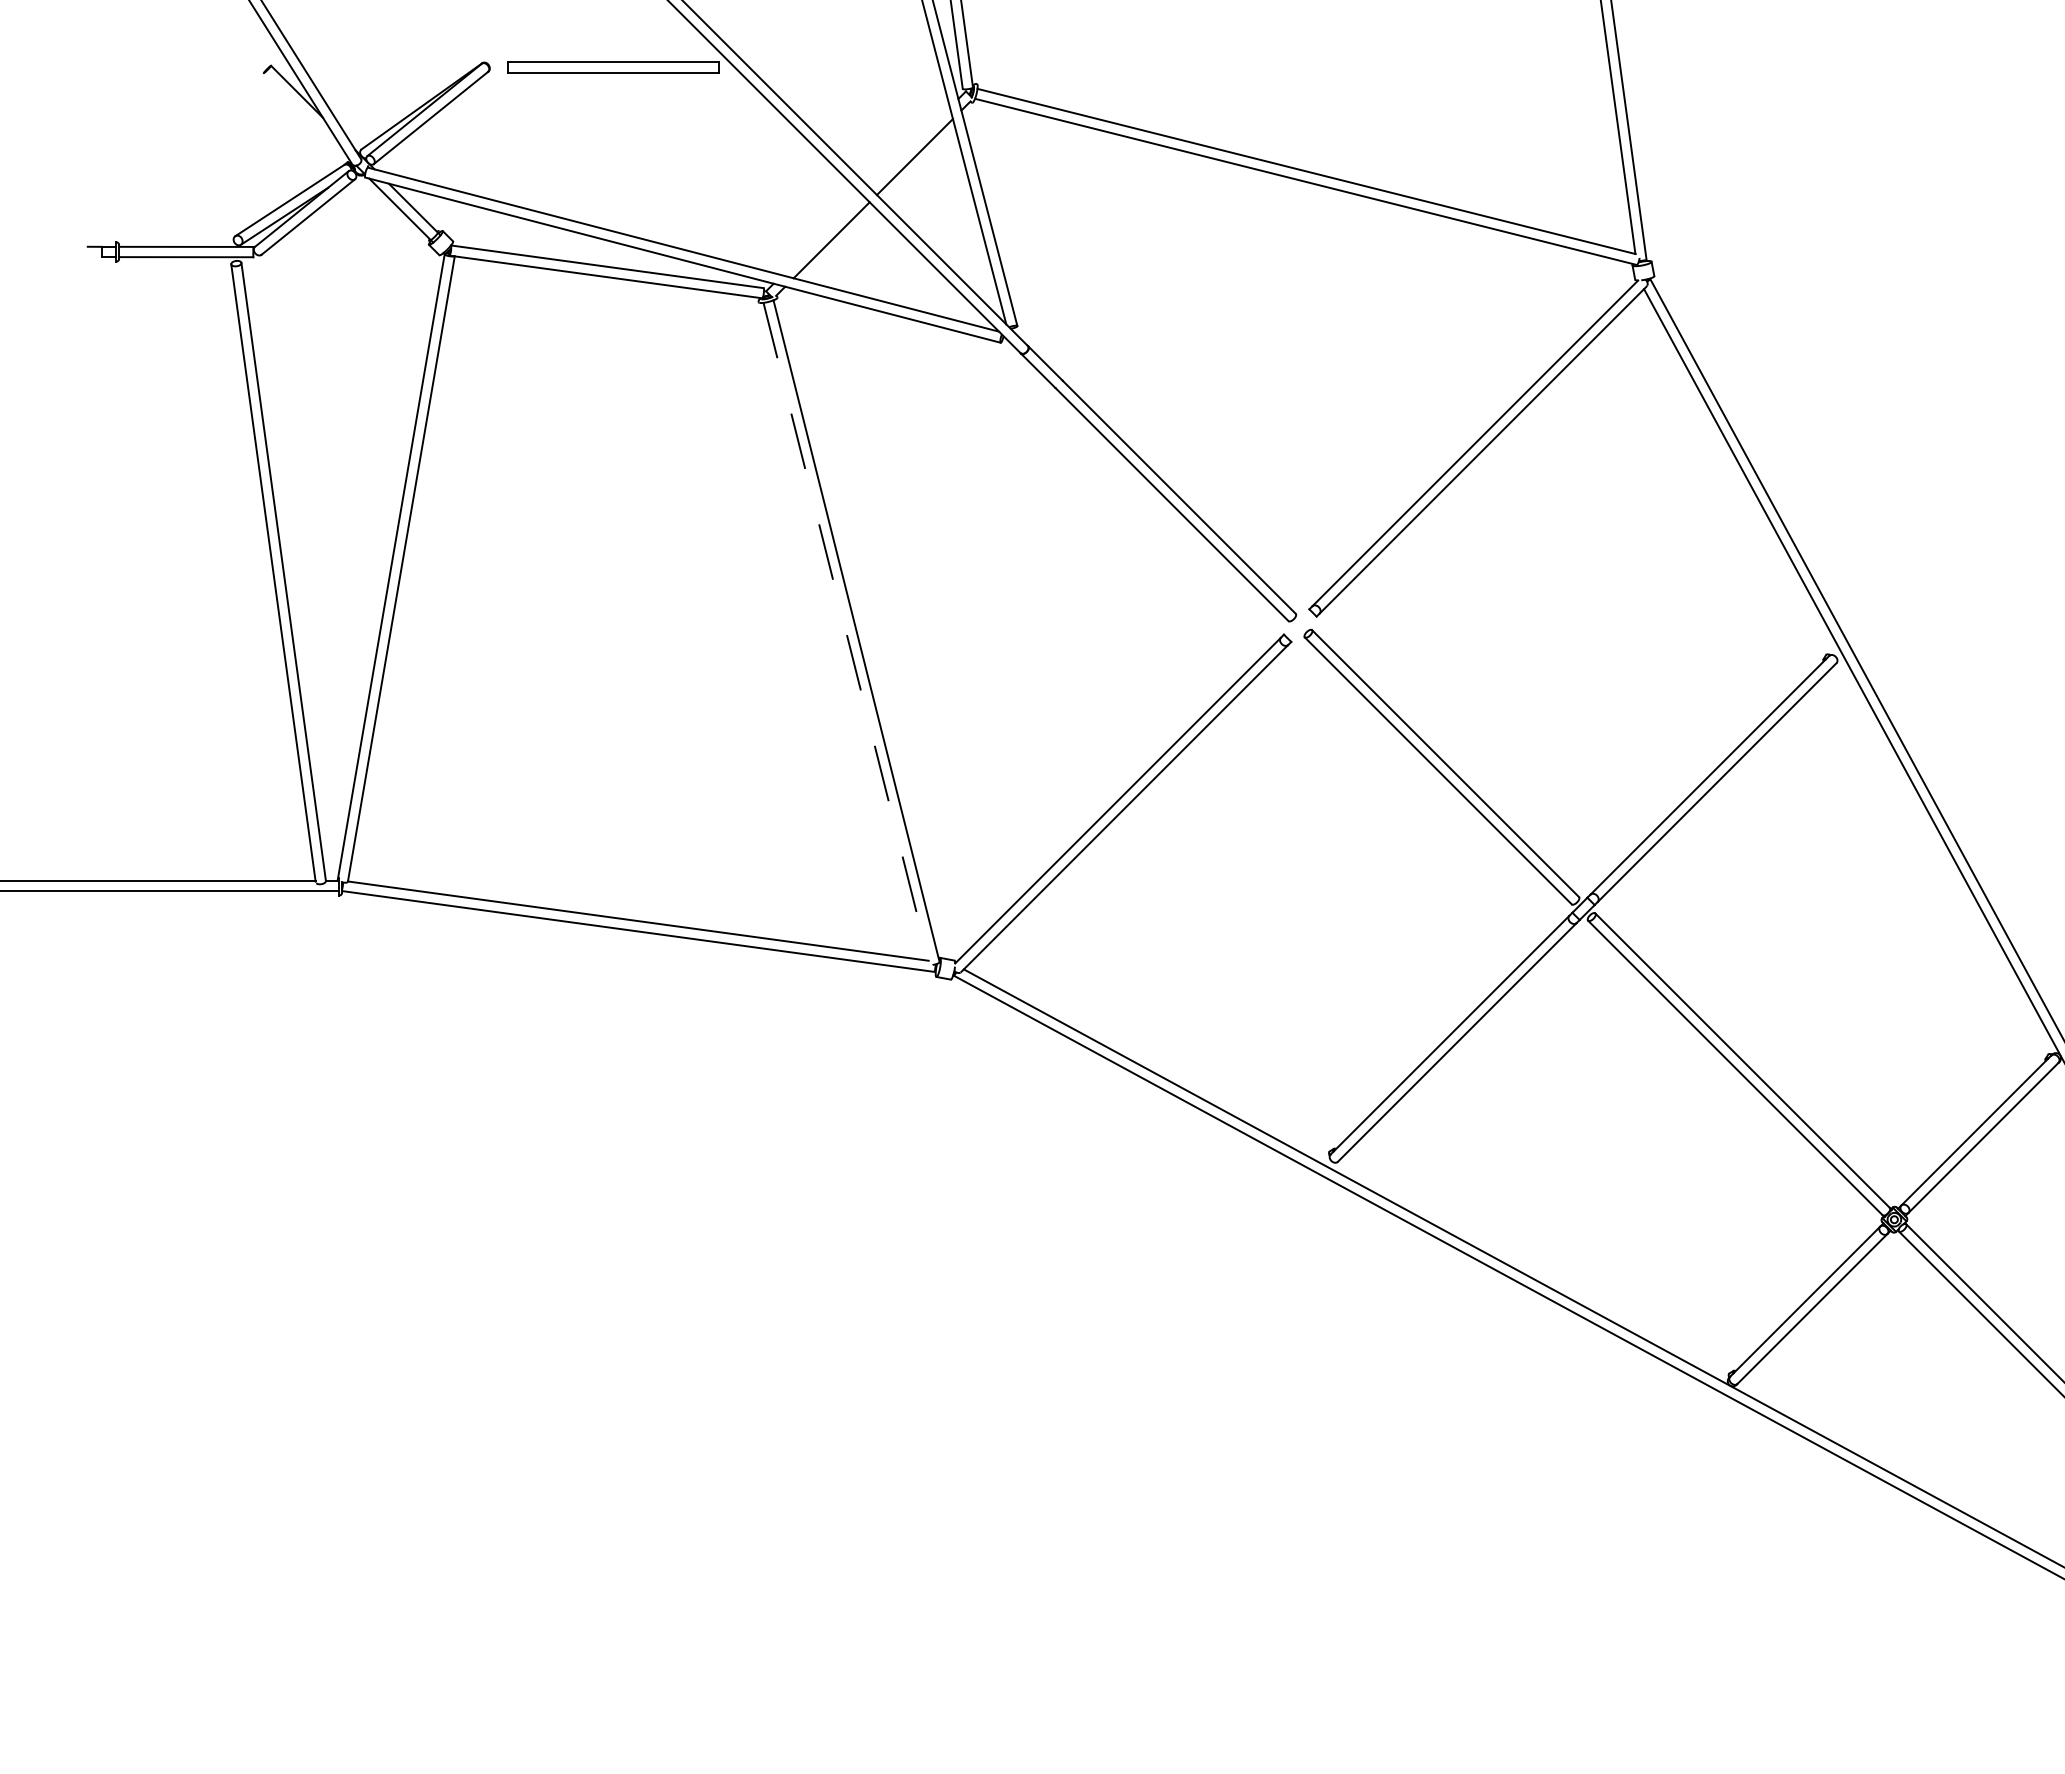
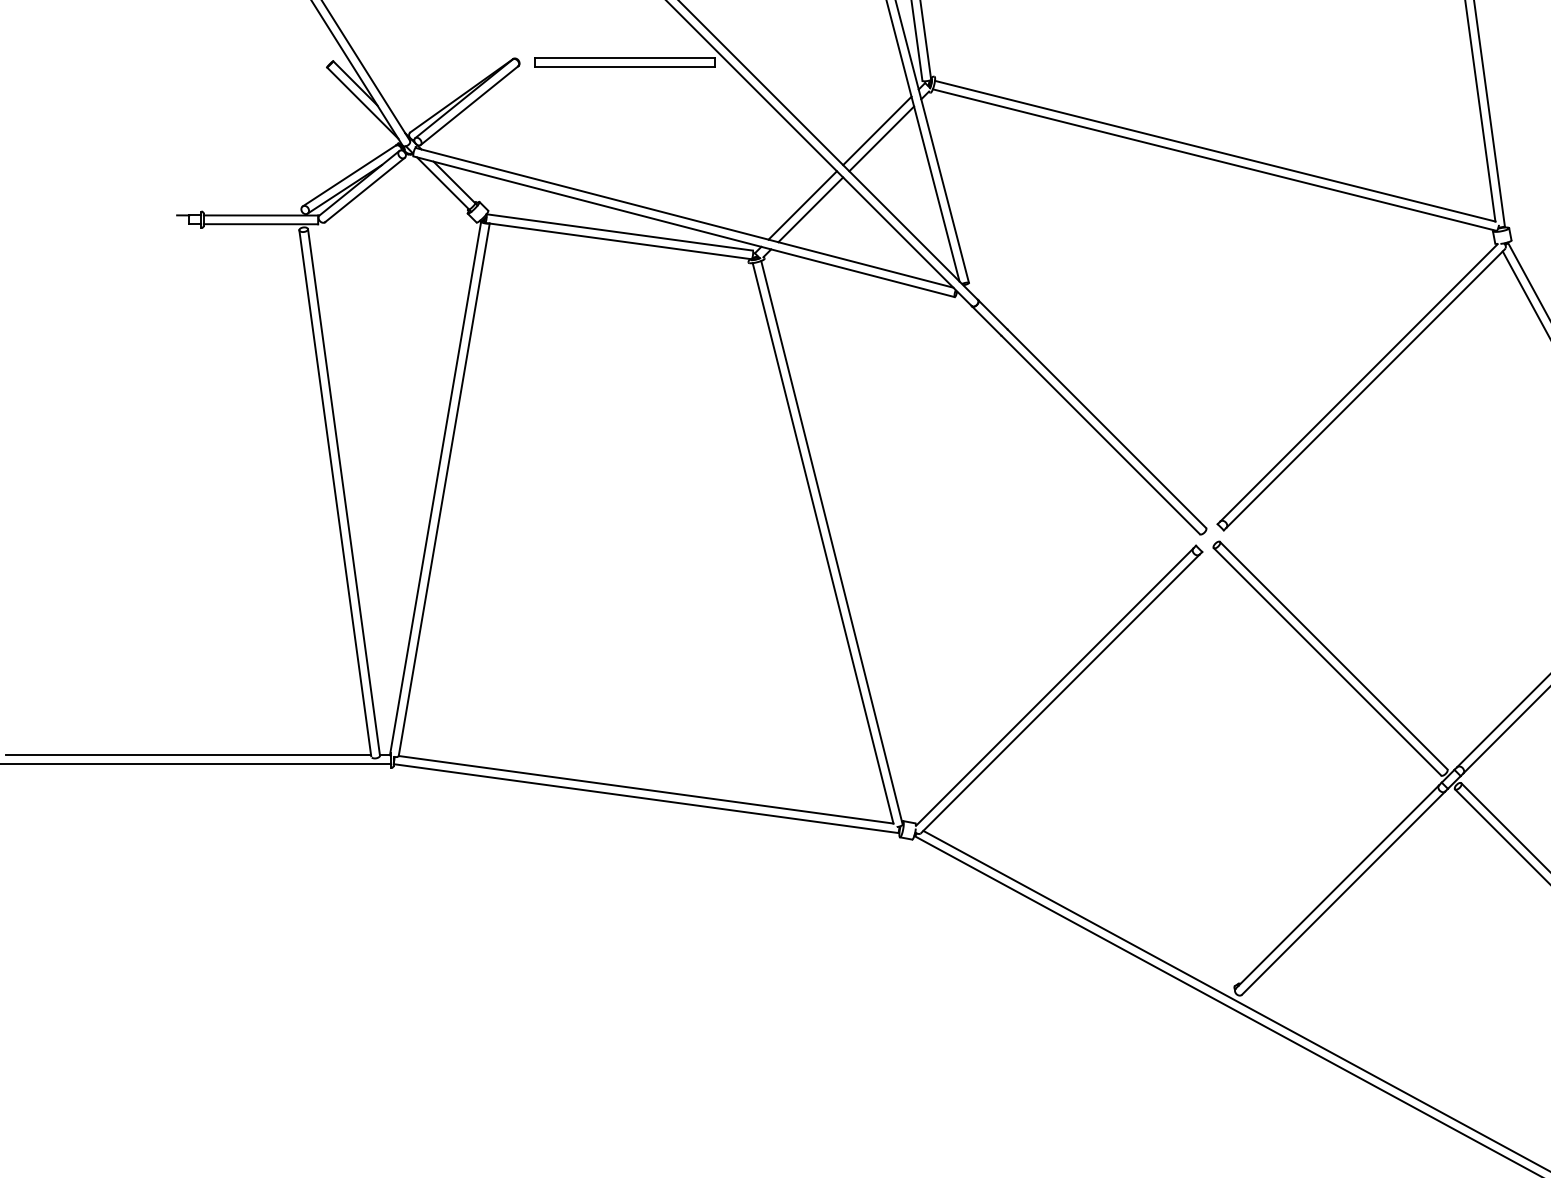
line: (305, 114) -> (362, 102), added
line: (909, 147) -> (877, 130), added
line: (822, 235) -> (802, 205), added
line: (846, 632) -> (823, 543), dashed -> solid

